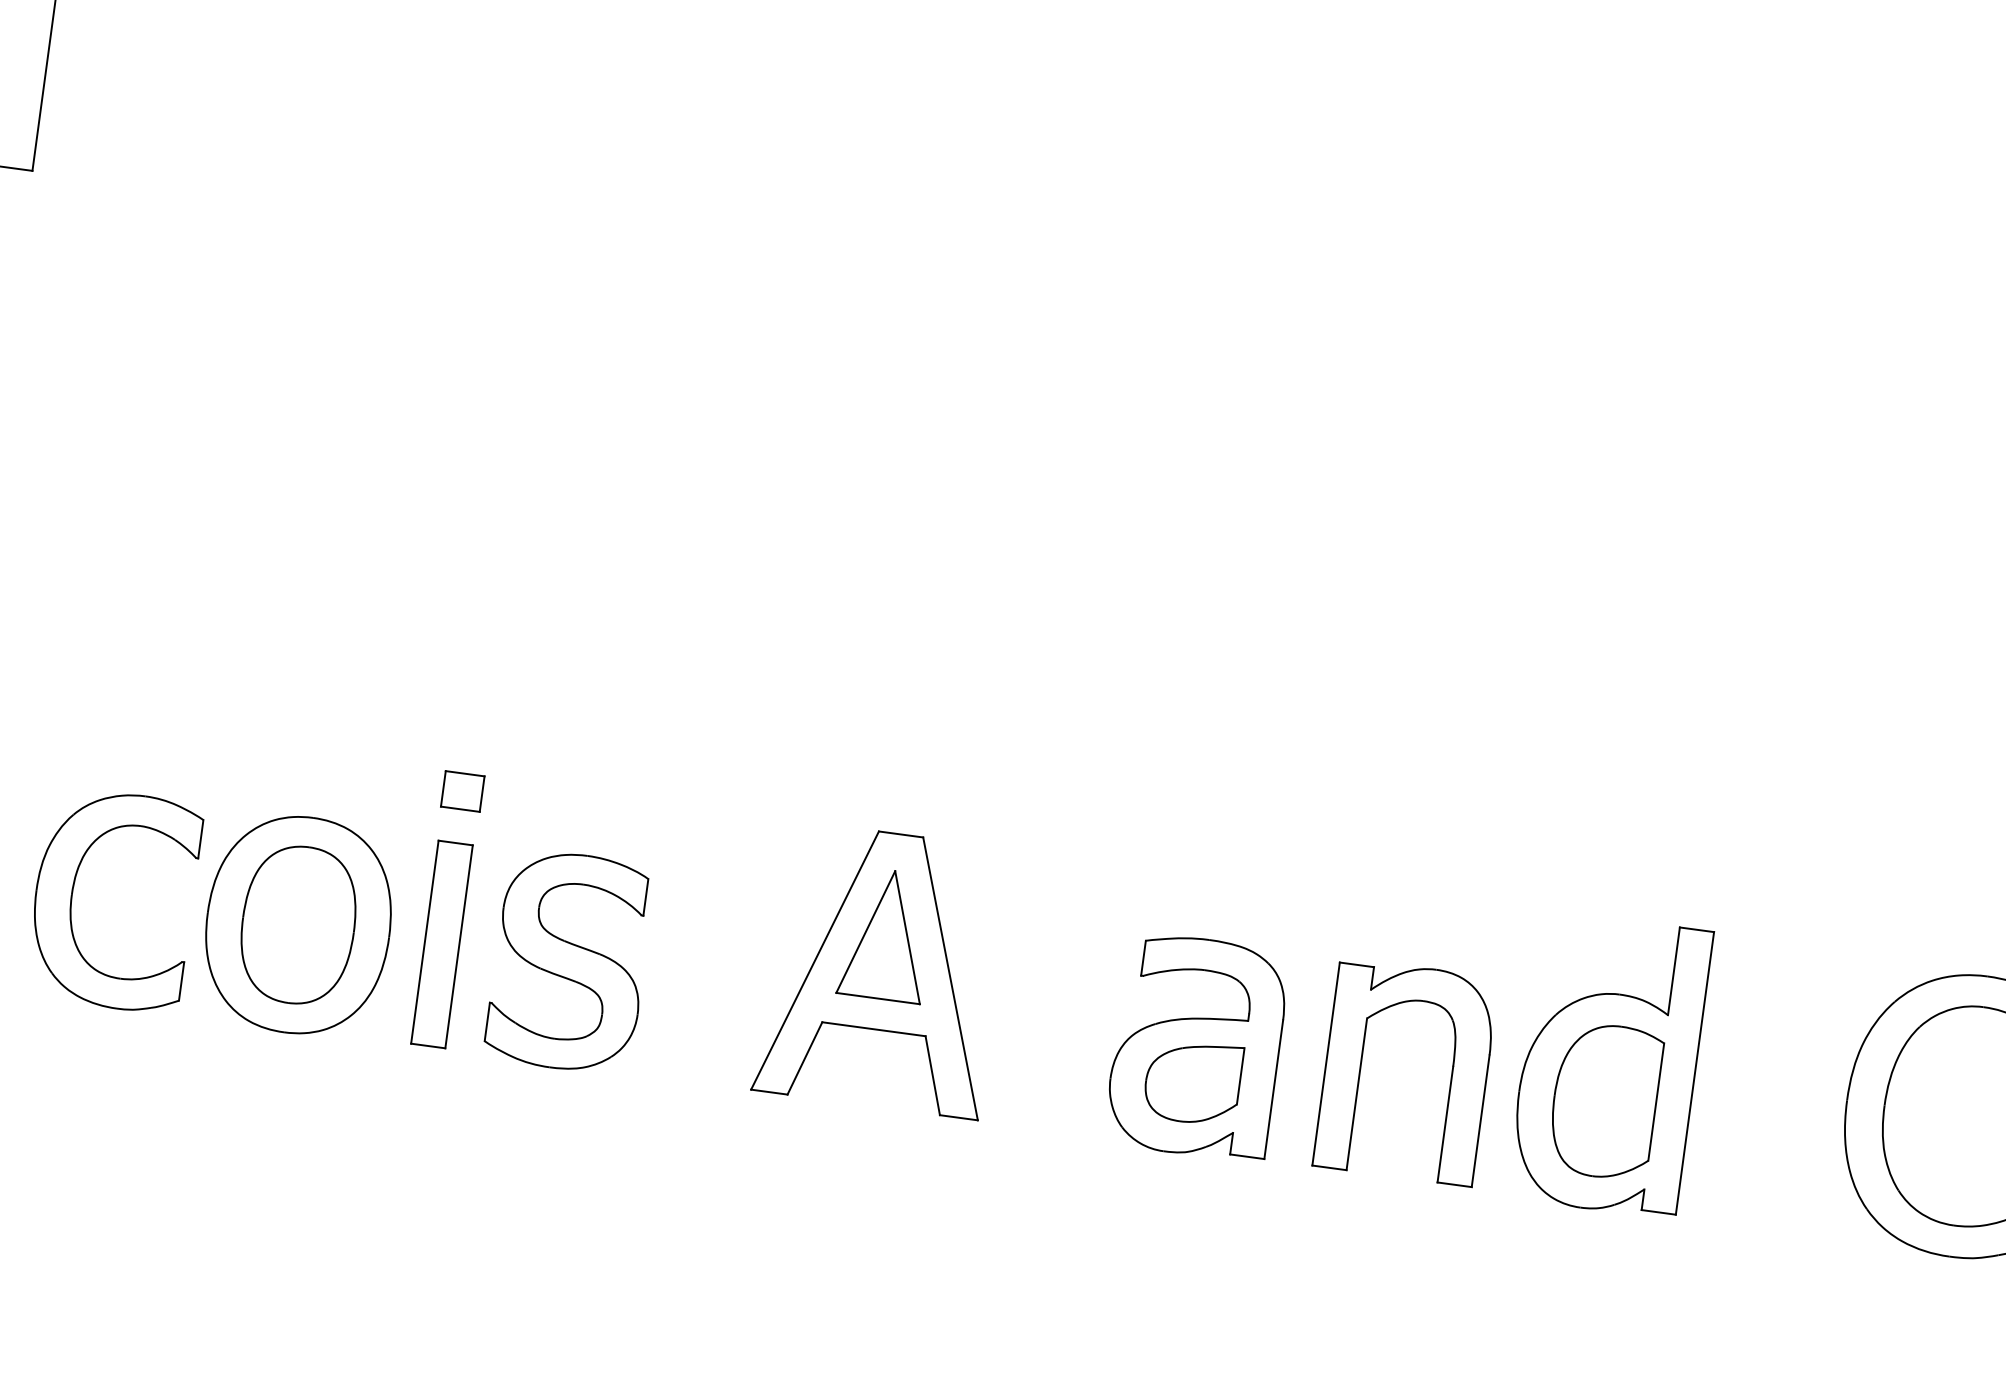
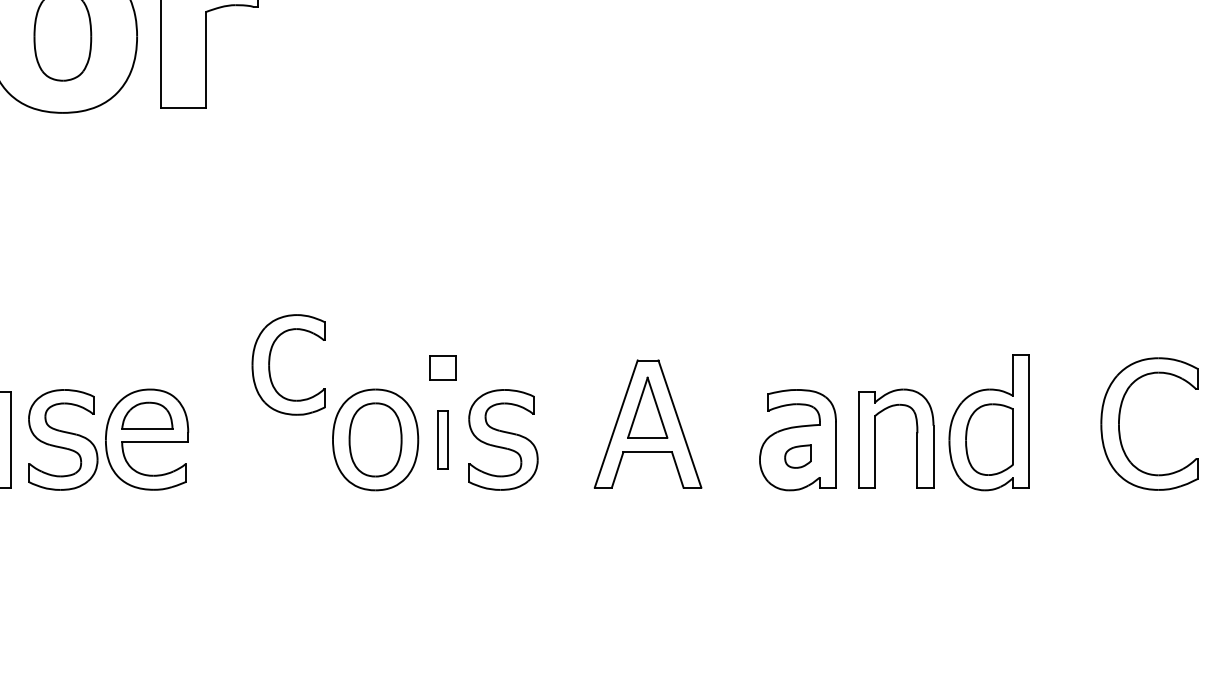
part: (461, 790) -> (442, 367), size x1.4
part: (75, 889) -> (270, 362), moved
part: (440, 943) -> (442, 439), size x0.6
part: (1191, 1081) -> (797, 456), size x0.6

